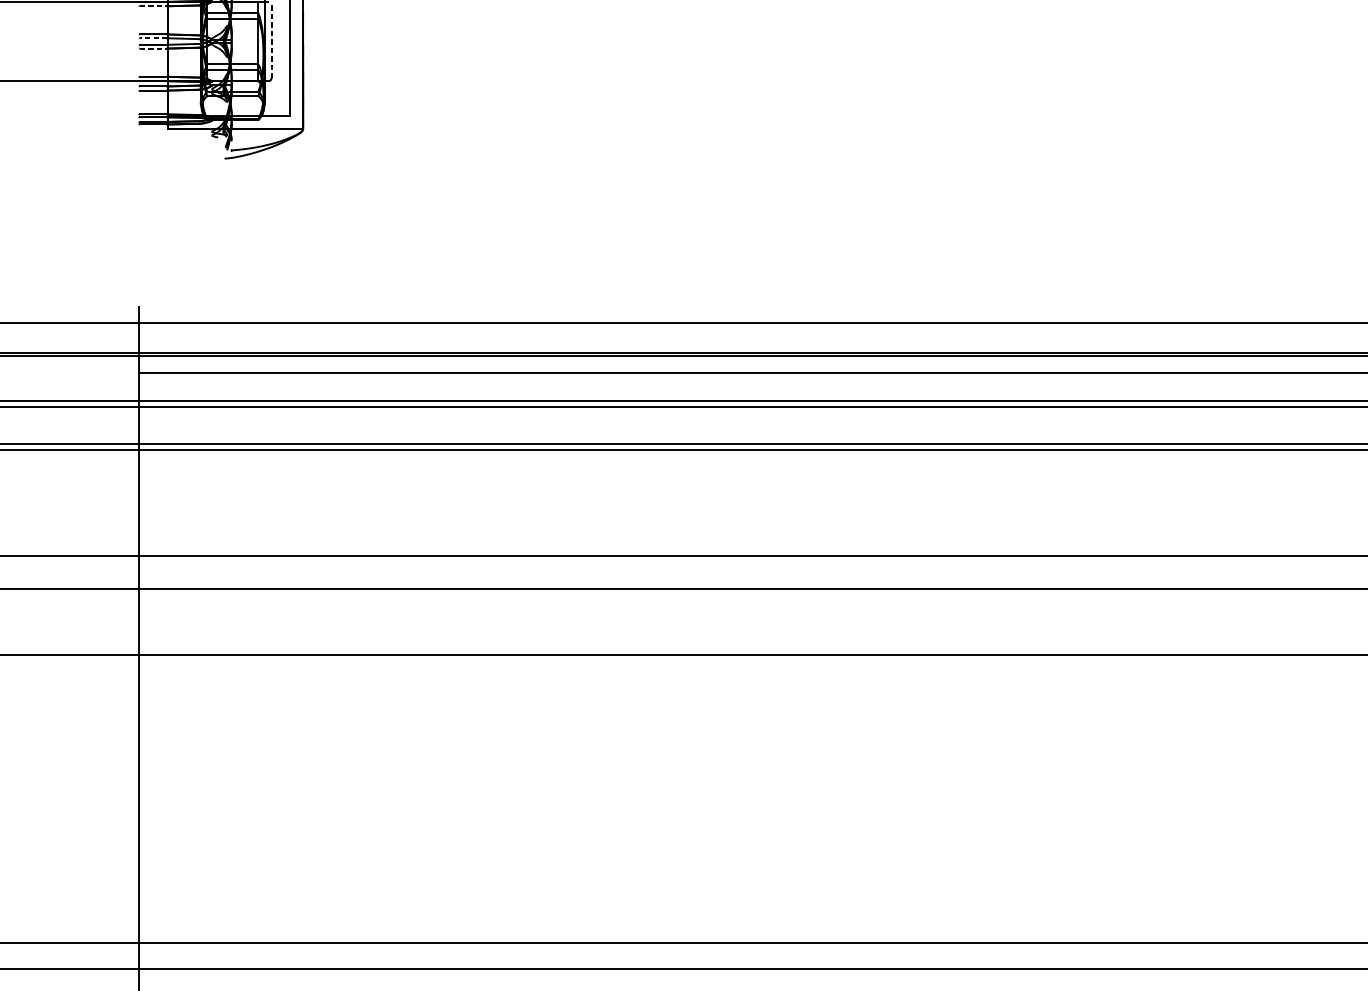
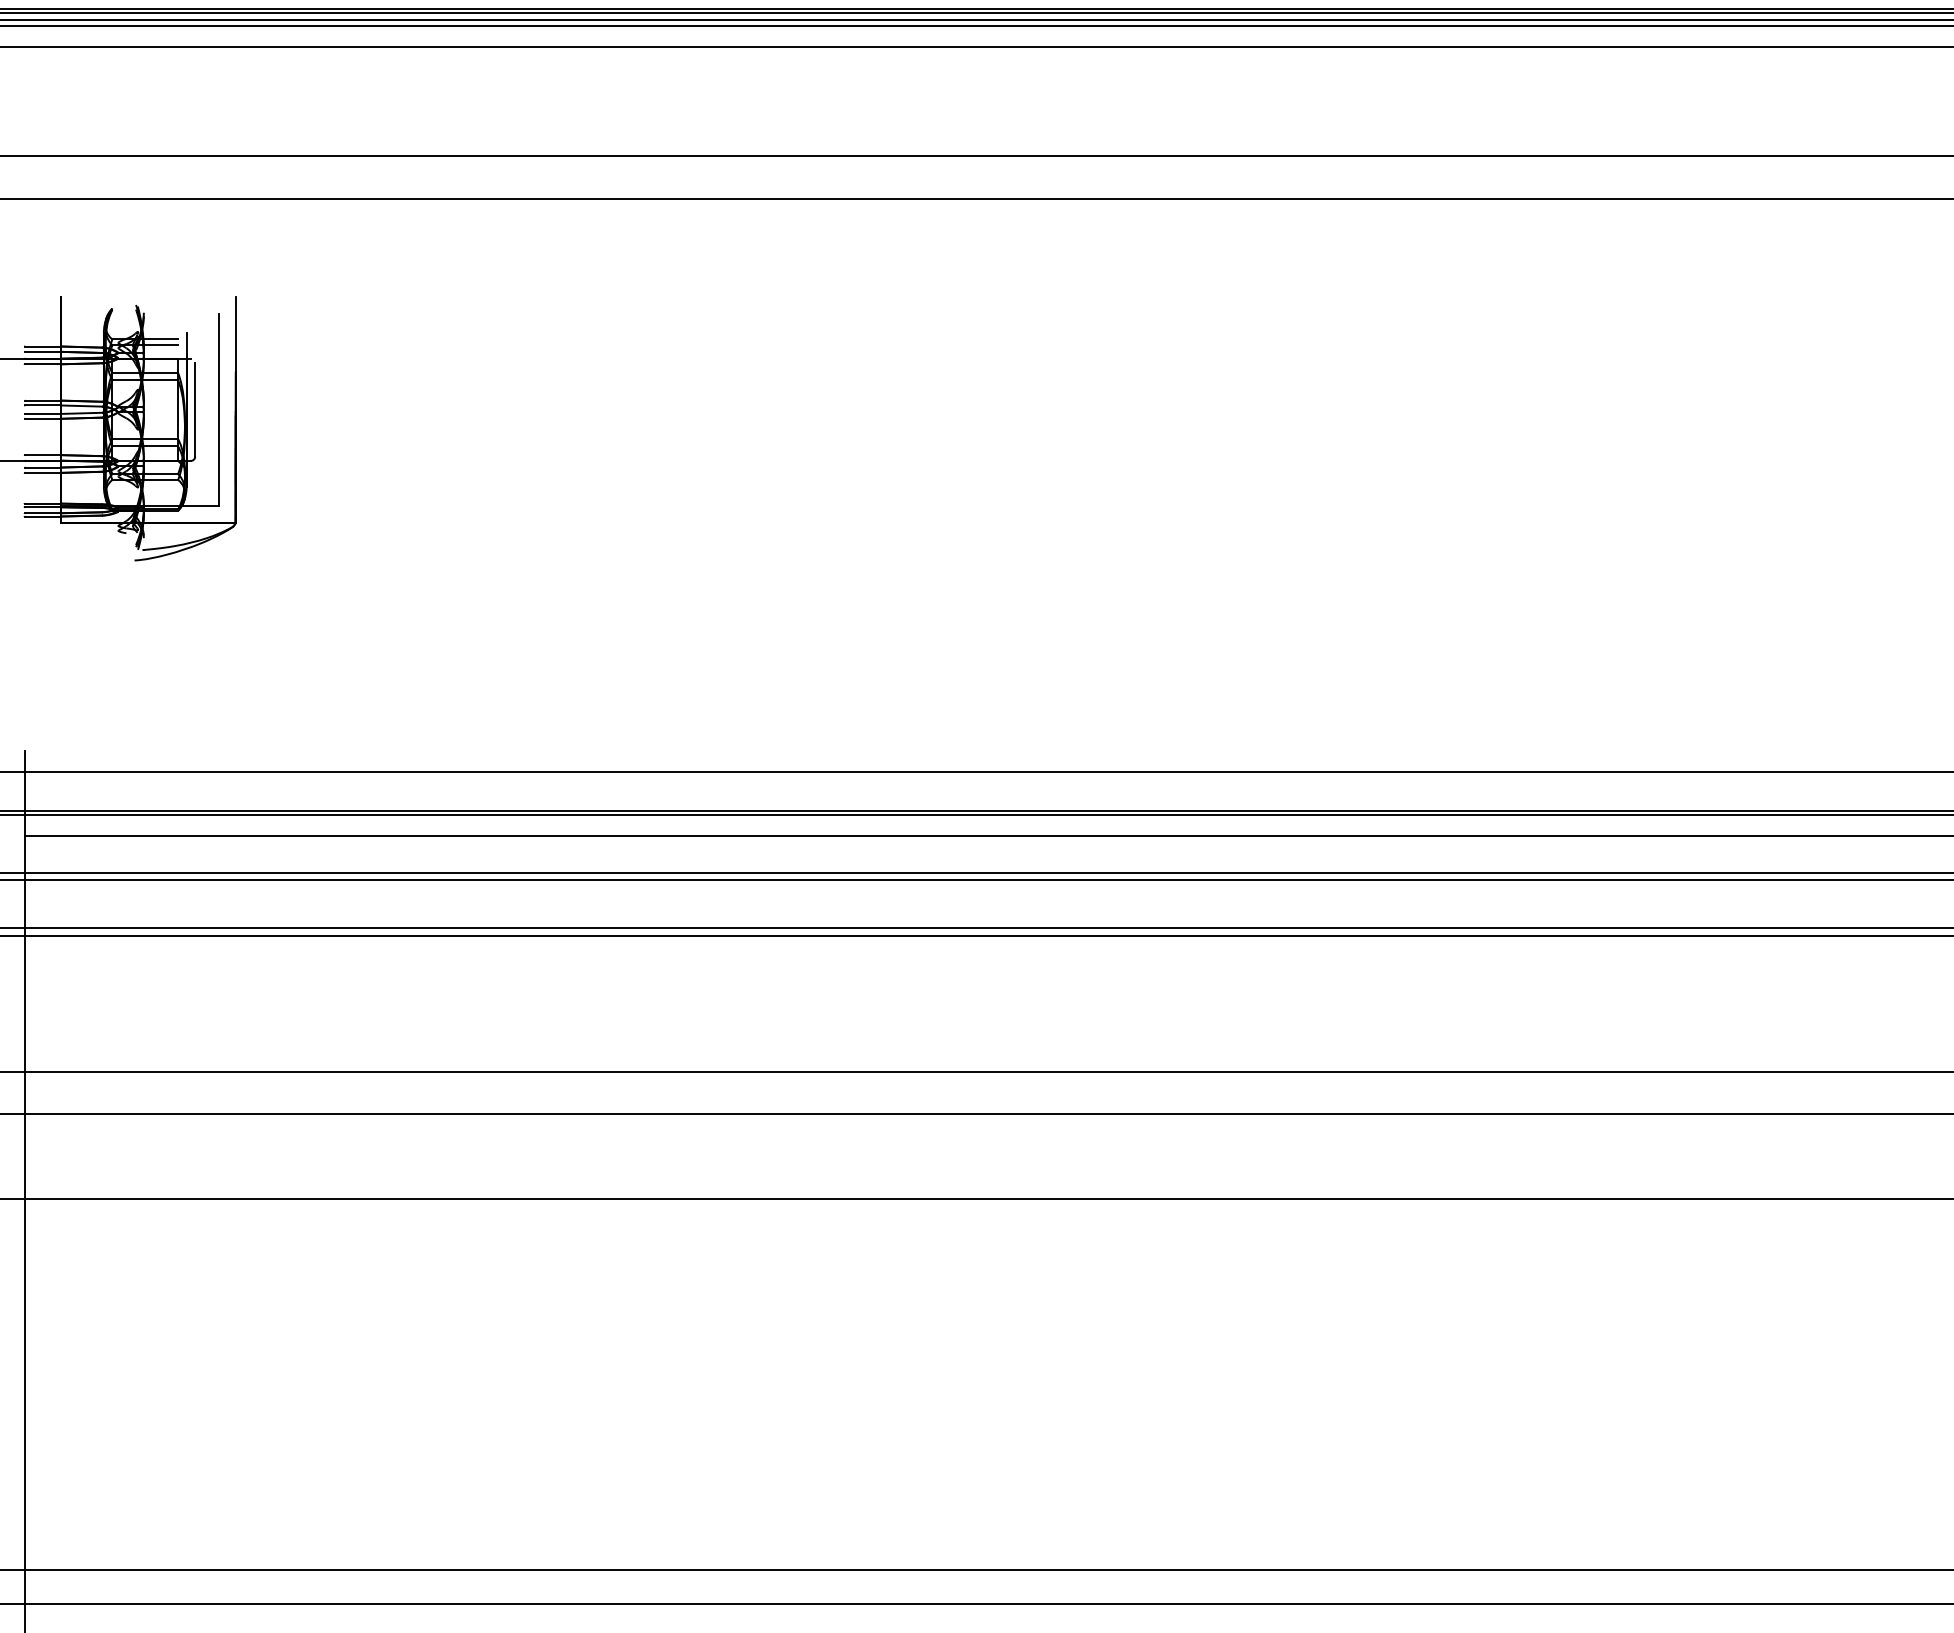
line: (153, 6) -> (43, 364), dashed -> solid
line: (153, 38) -> (43, 405), dashed -> solid
line: (271, 41) -> (195, 409), dashed -> solid
line: (153, 48) -> (43, 418), dashed -> solid

